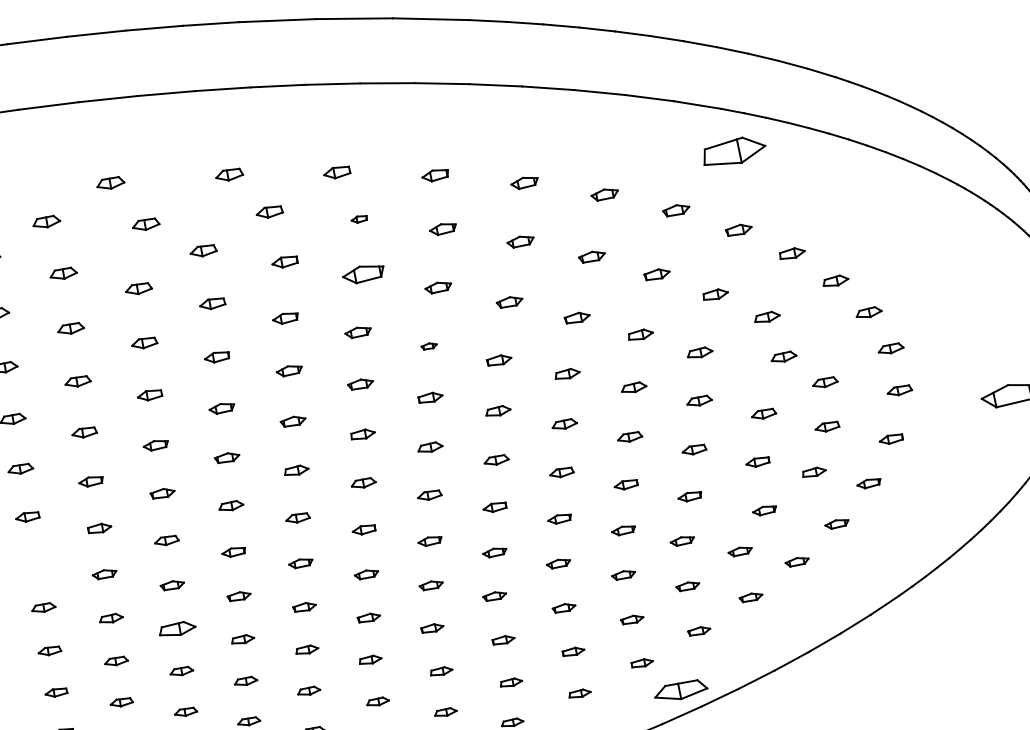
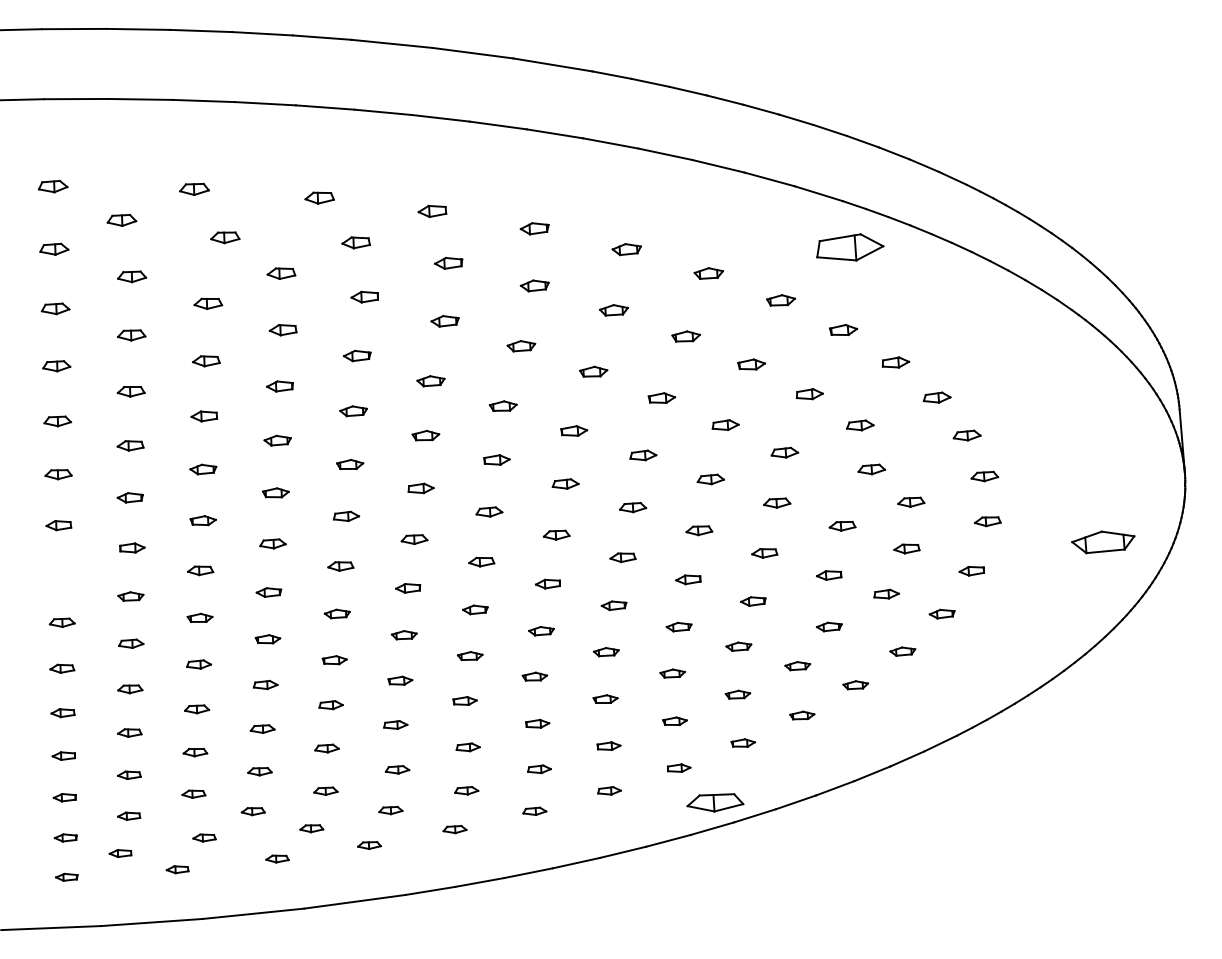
part: (359, 219) -> (448, 263), size x1.67
part: (362, 274) -> (444, 321), size x0.62
part: (428, 345) -> (502, 405), size x1.67
part: (178, 629) -> (199, 664), size x0.62

